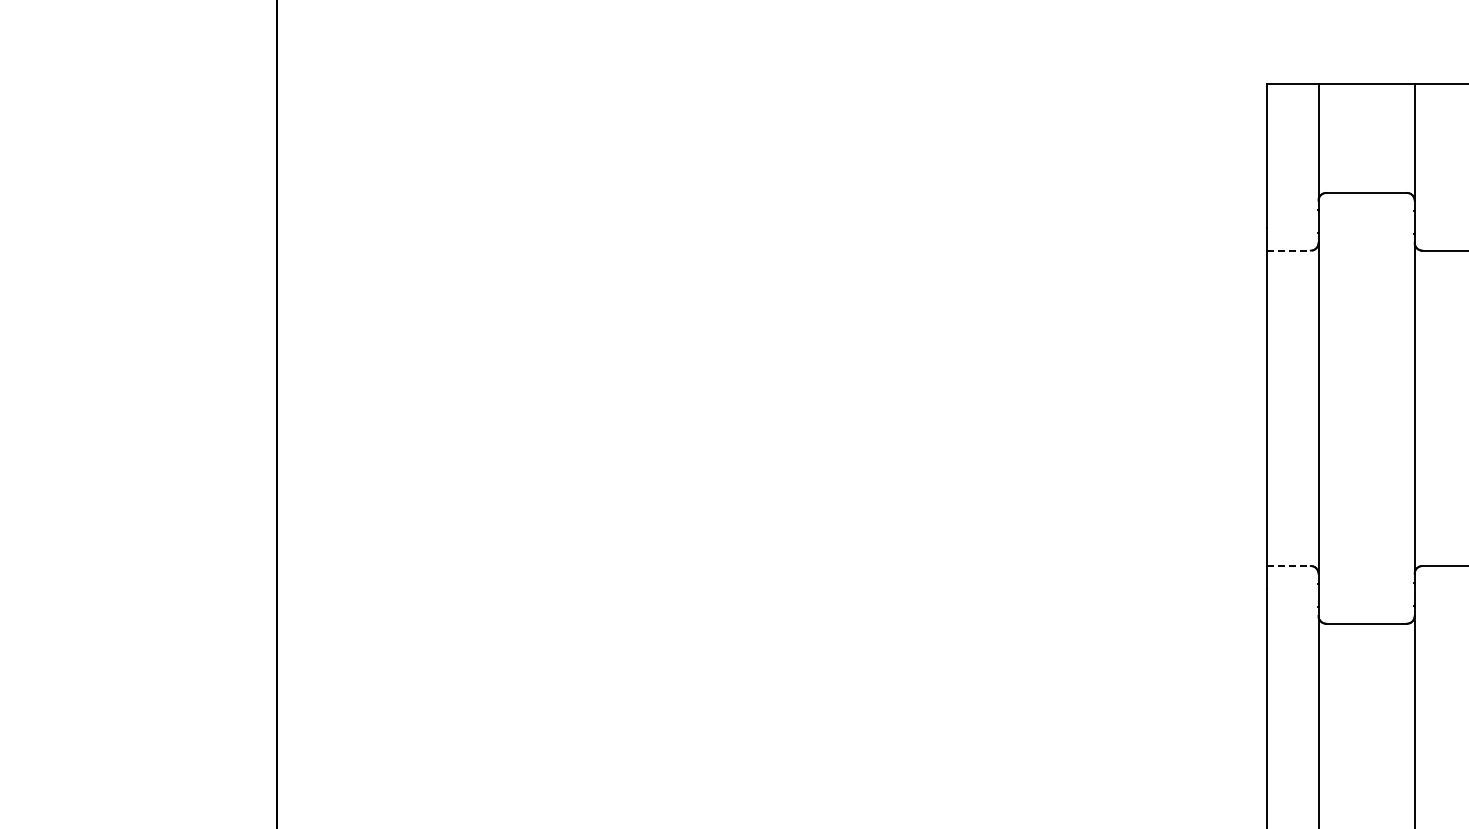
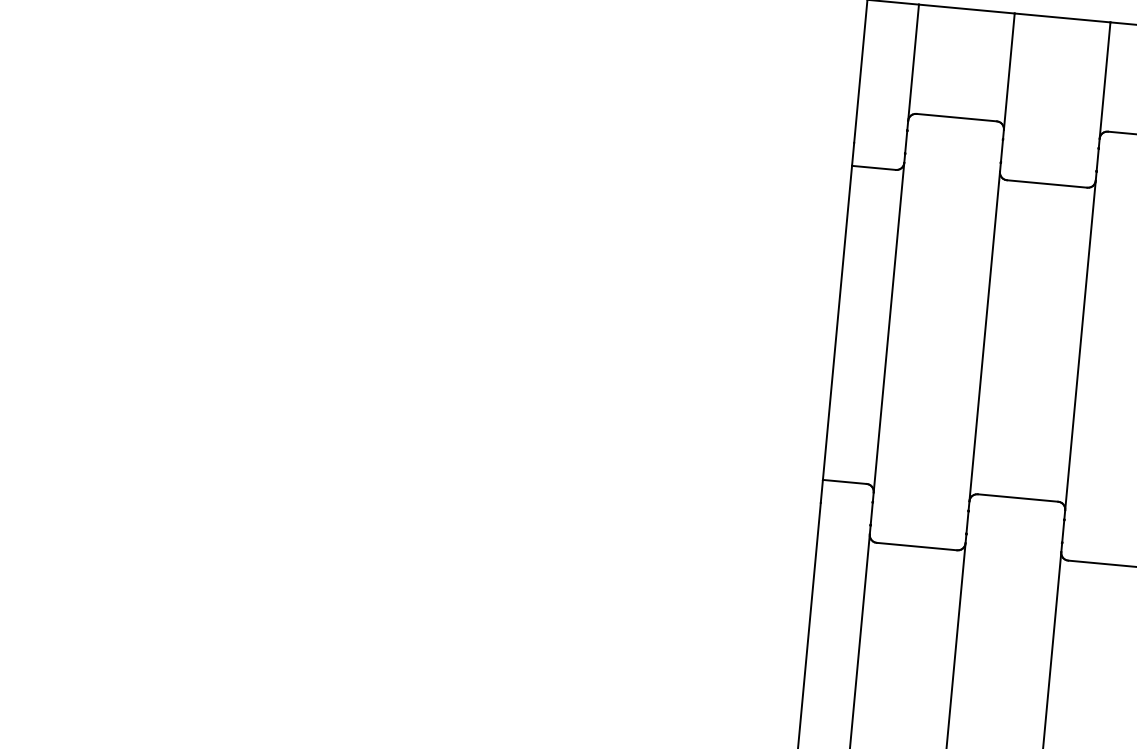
line: (1289, 250) -> (874, 167), dashed -> solid
line: (1289, 566) -> (845, 482), dashed -> solid

